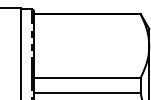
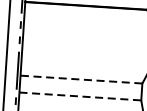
line: (86, 78) -> (80, 79), solid -> dashed
line: (87, 92) -> (80, 95), solid -> dashed

